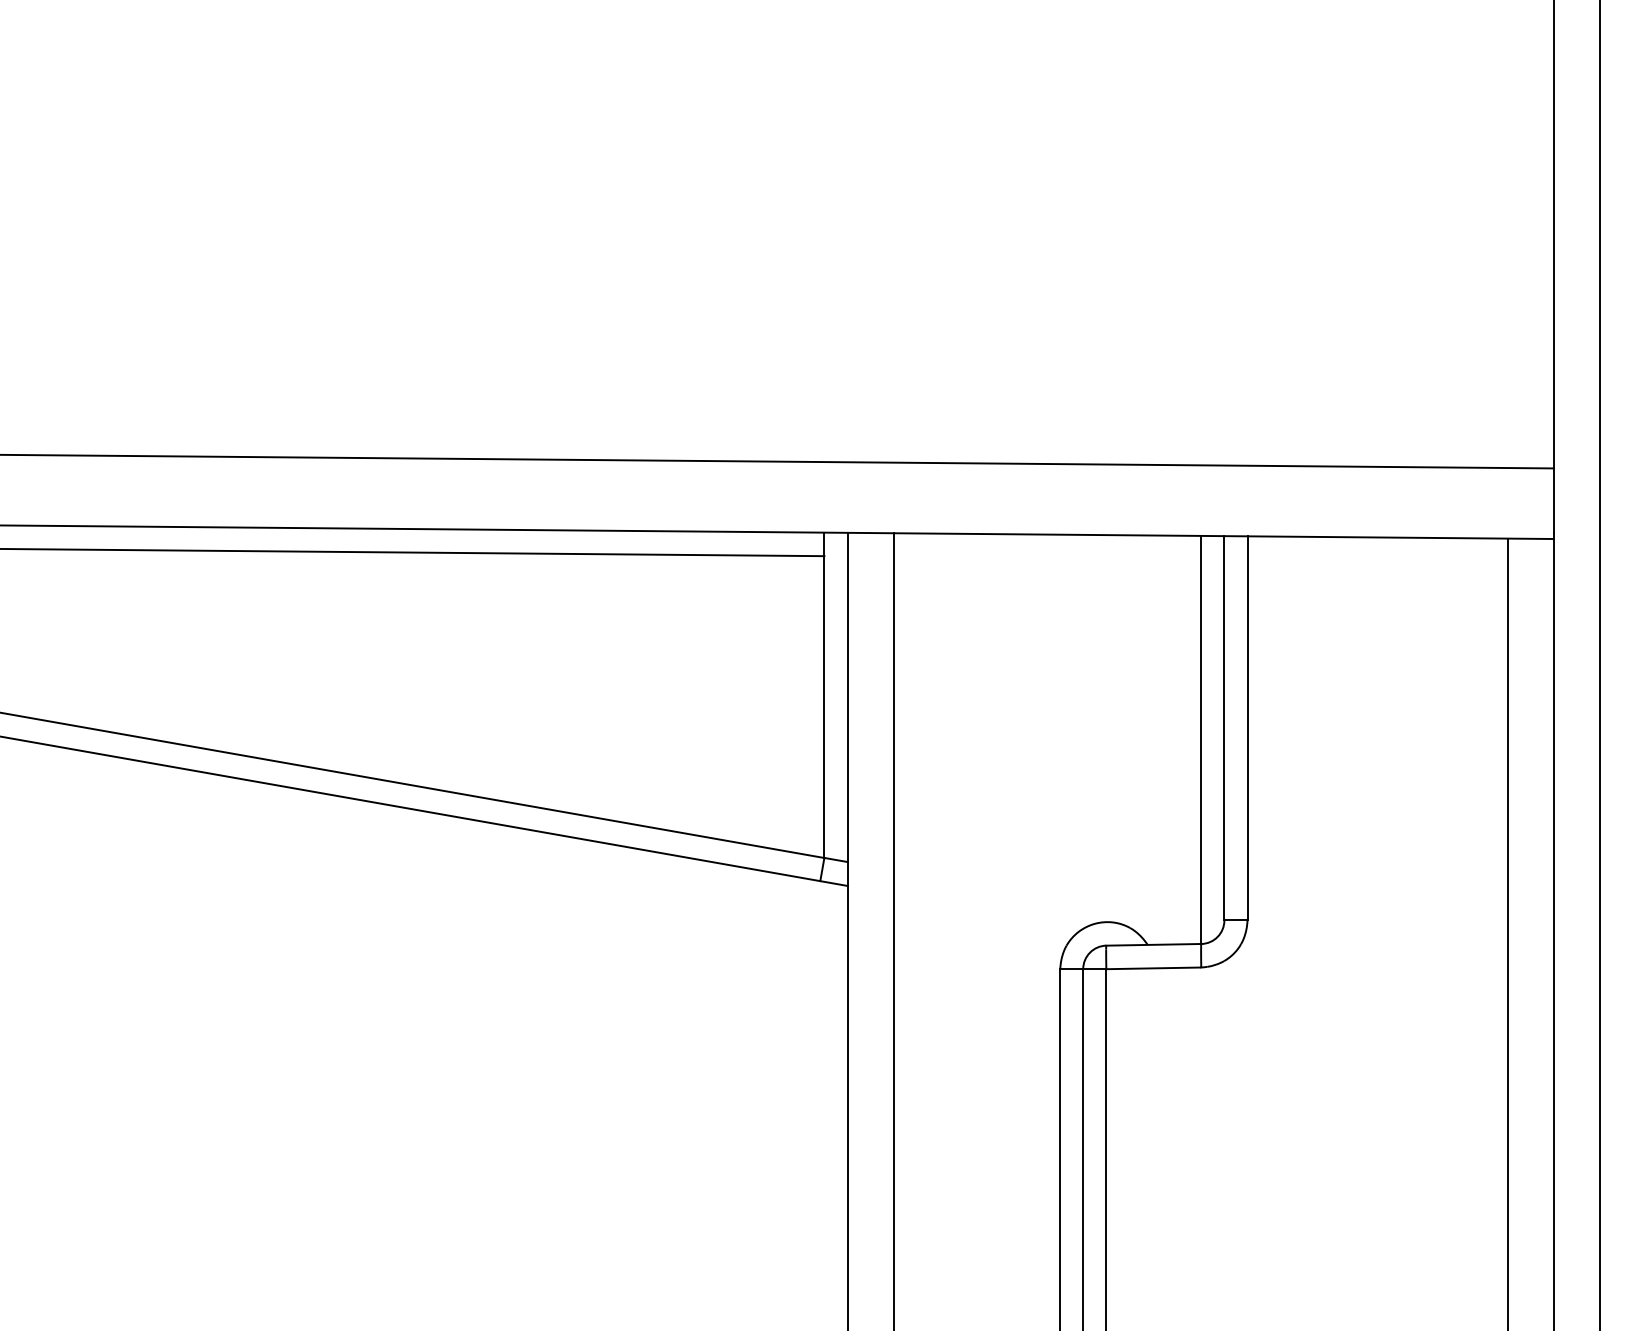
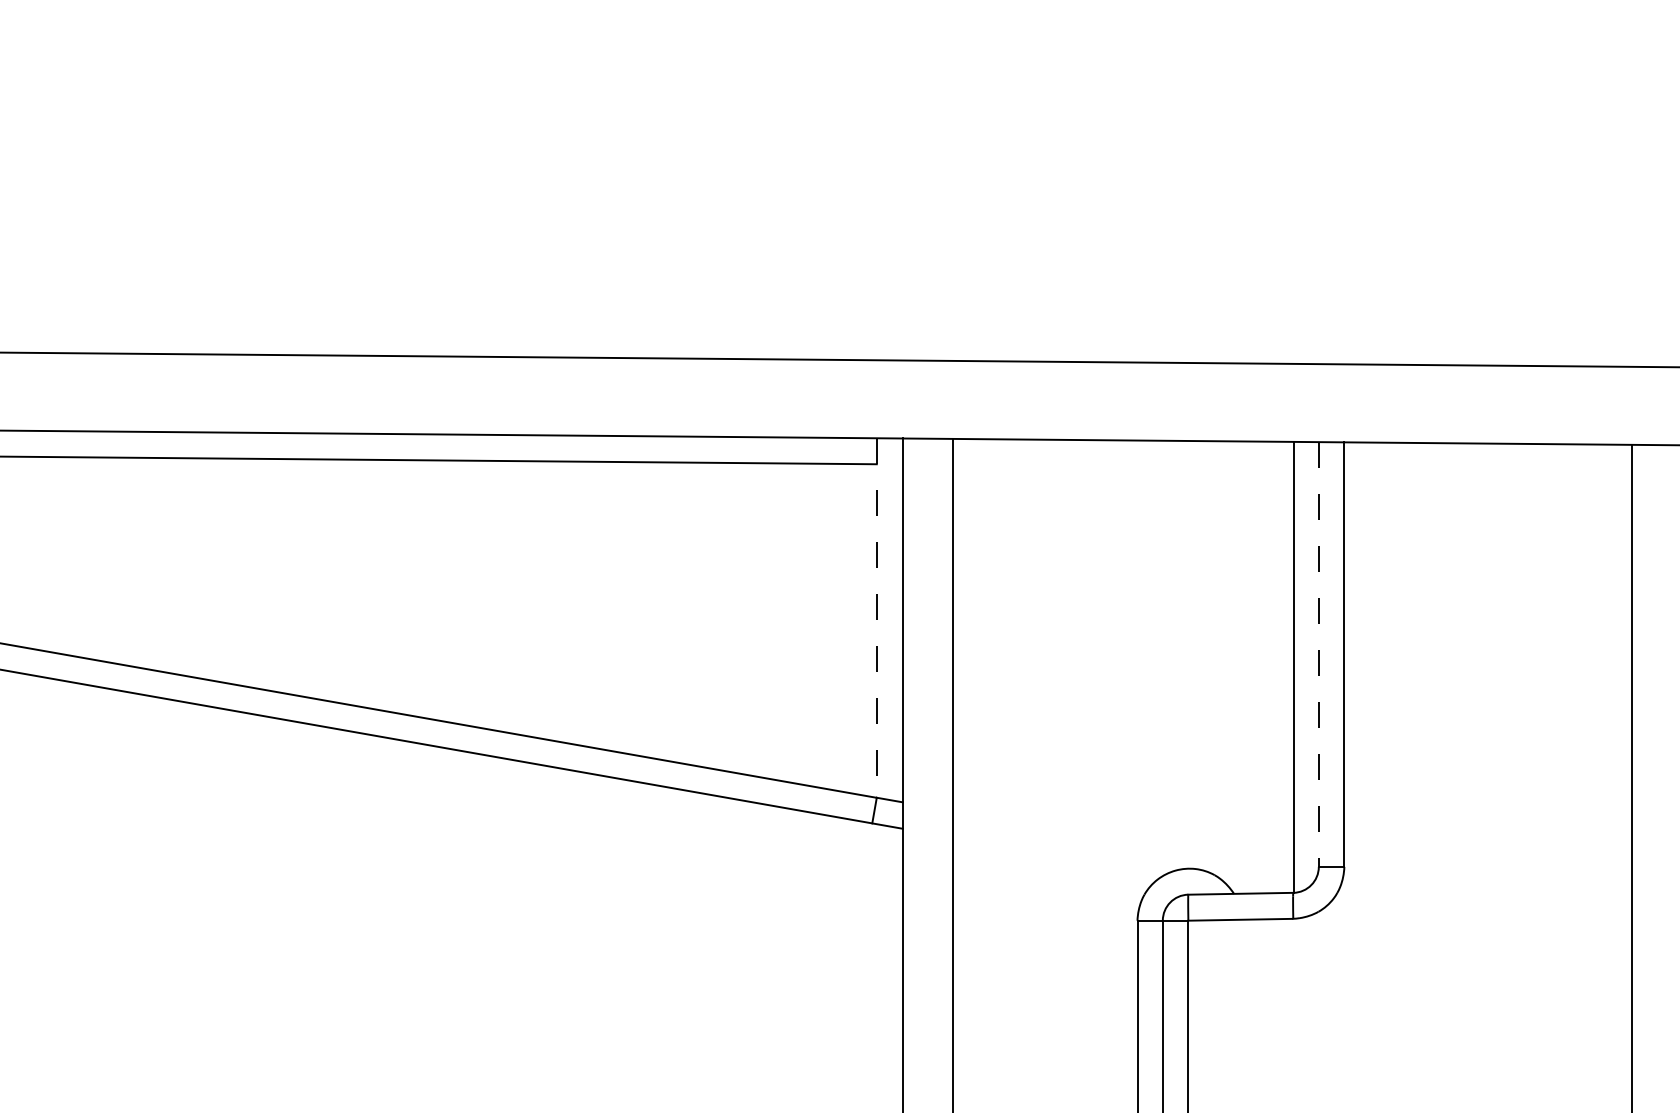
line: (824, 695) -> (876, 618), solid -> dashed
line: (1224, 728) -> (1318, 654), solid -> dashed

